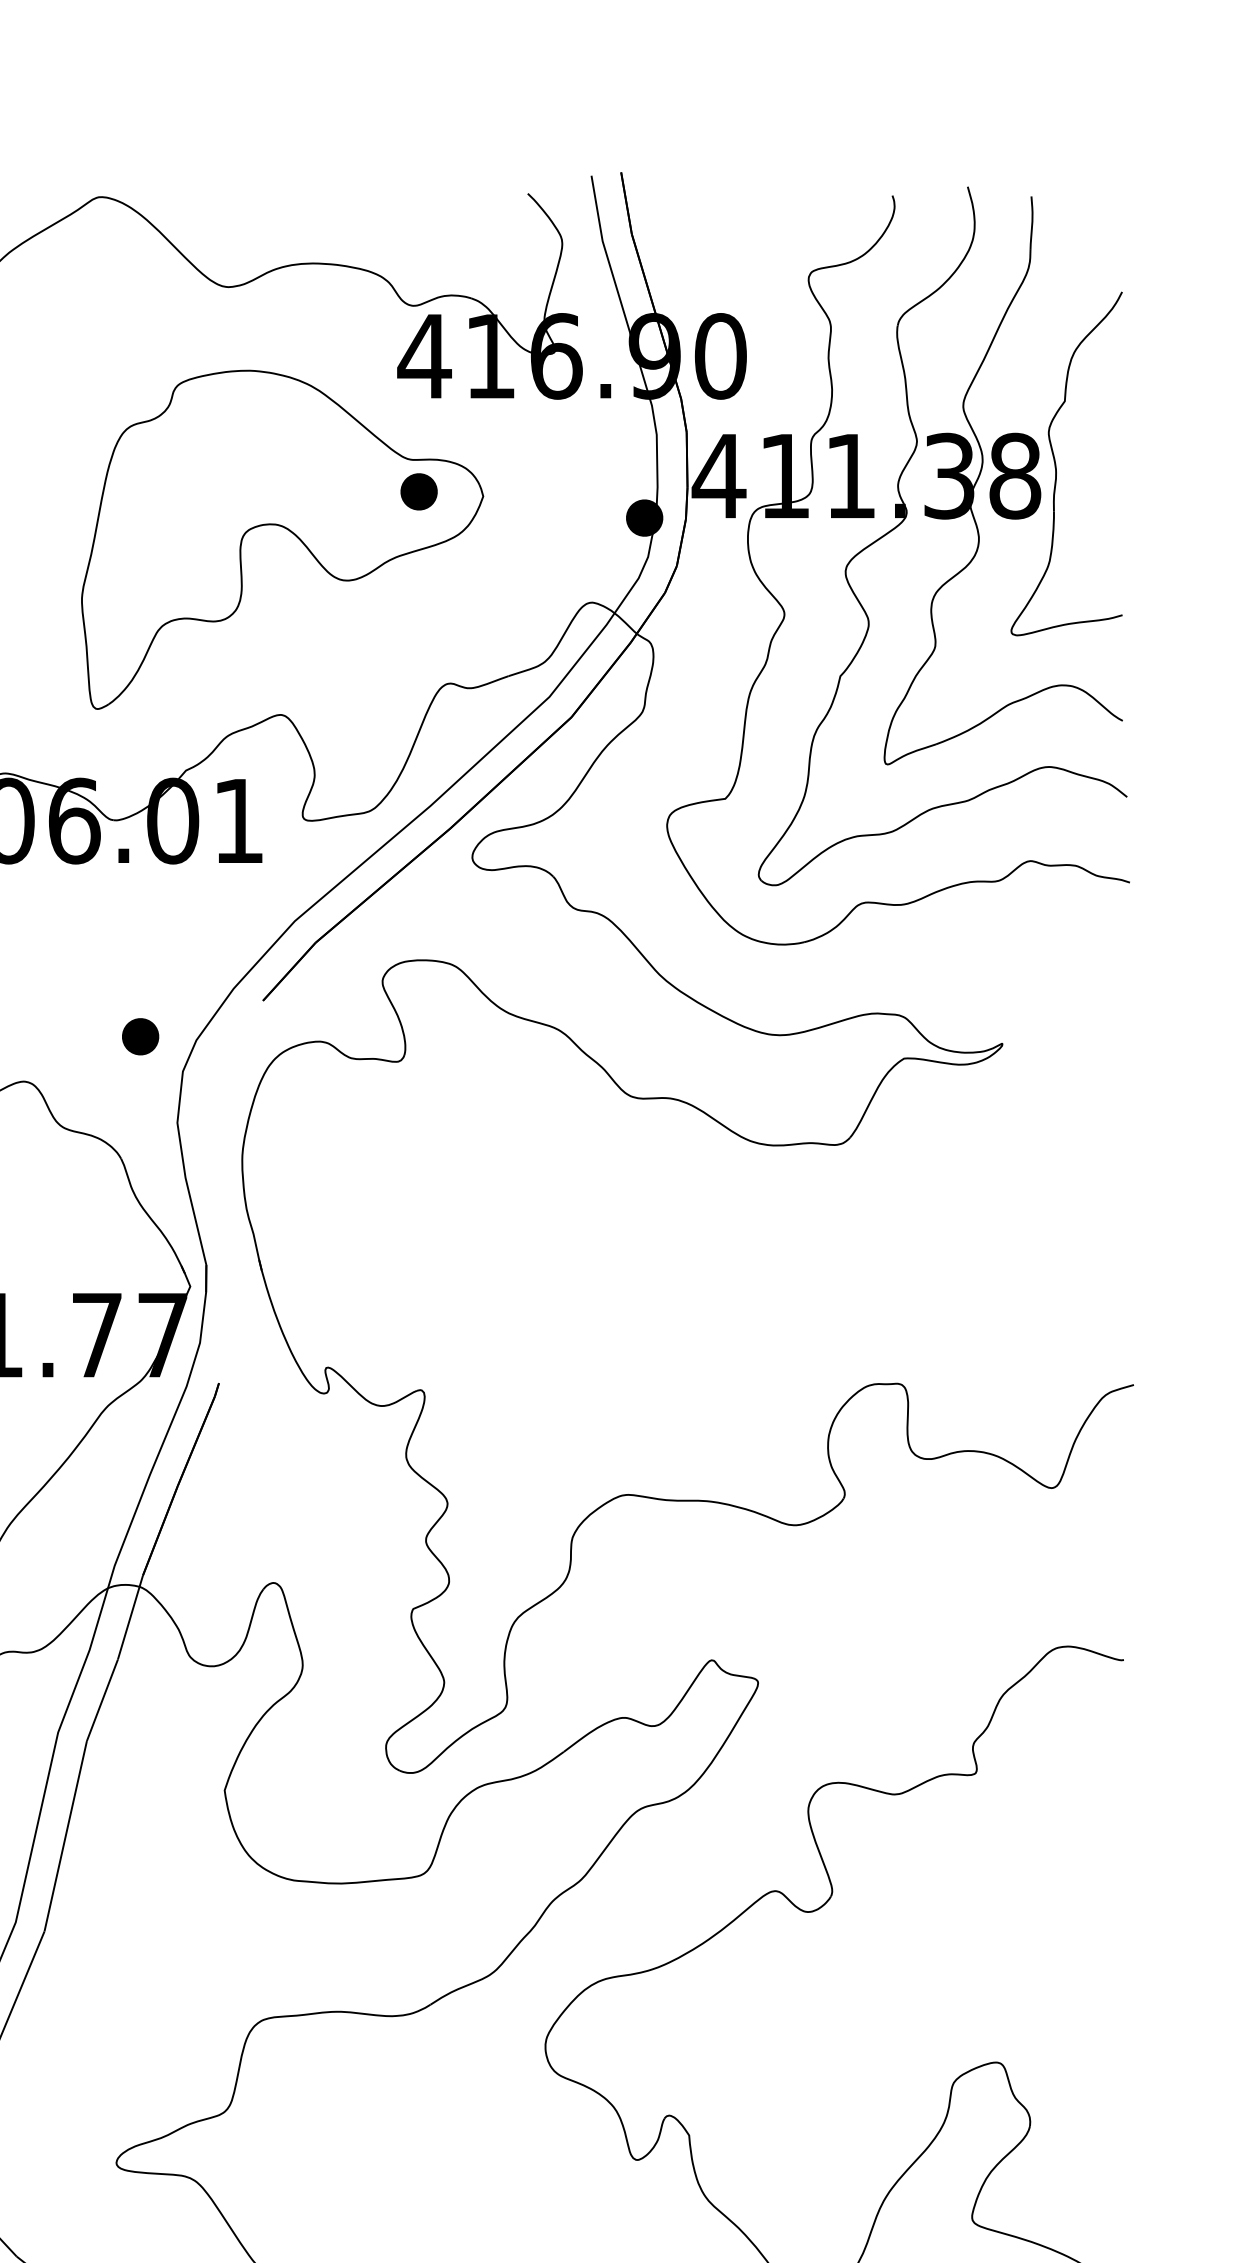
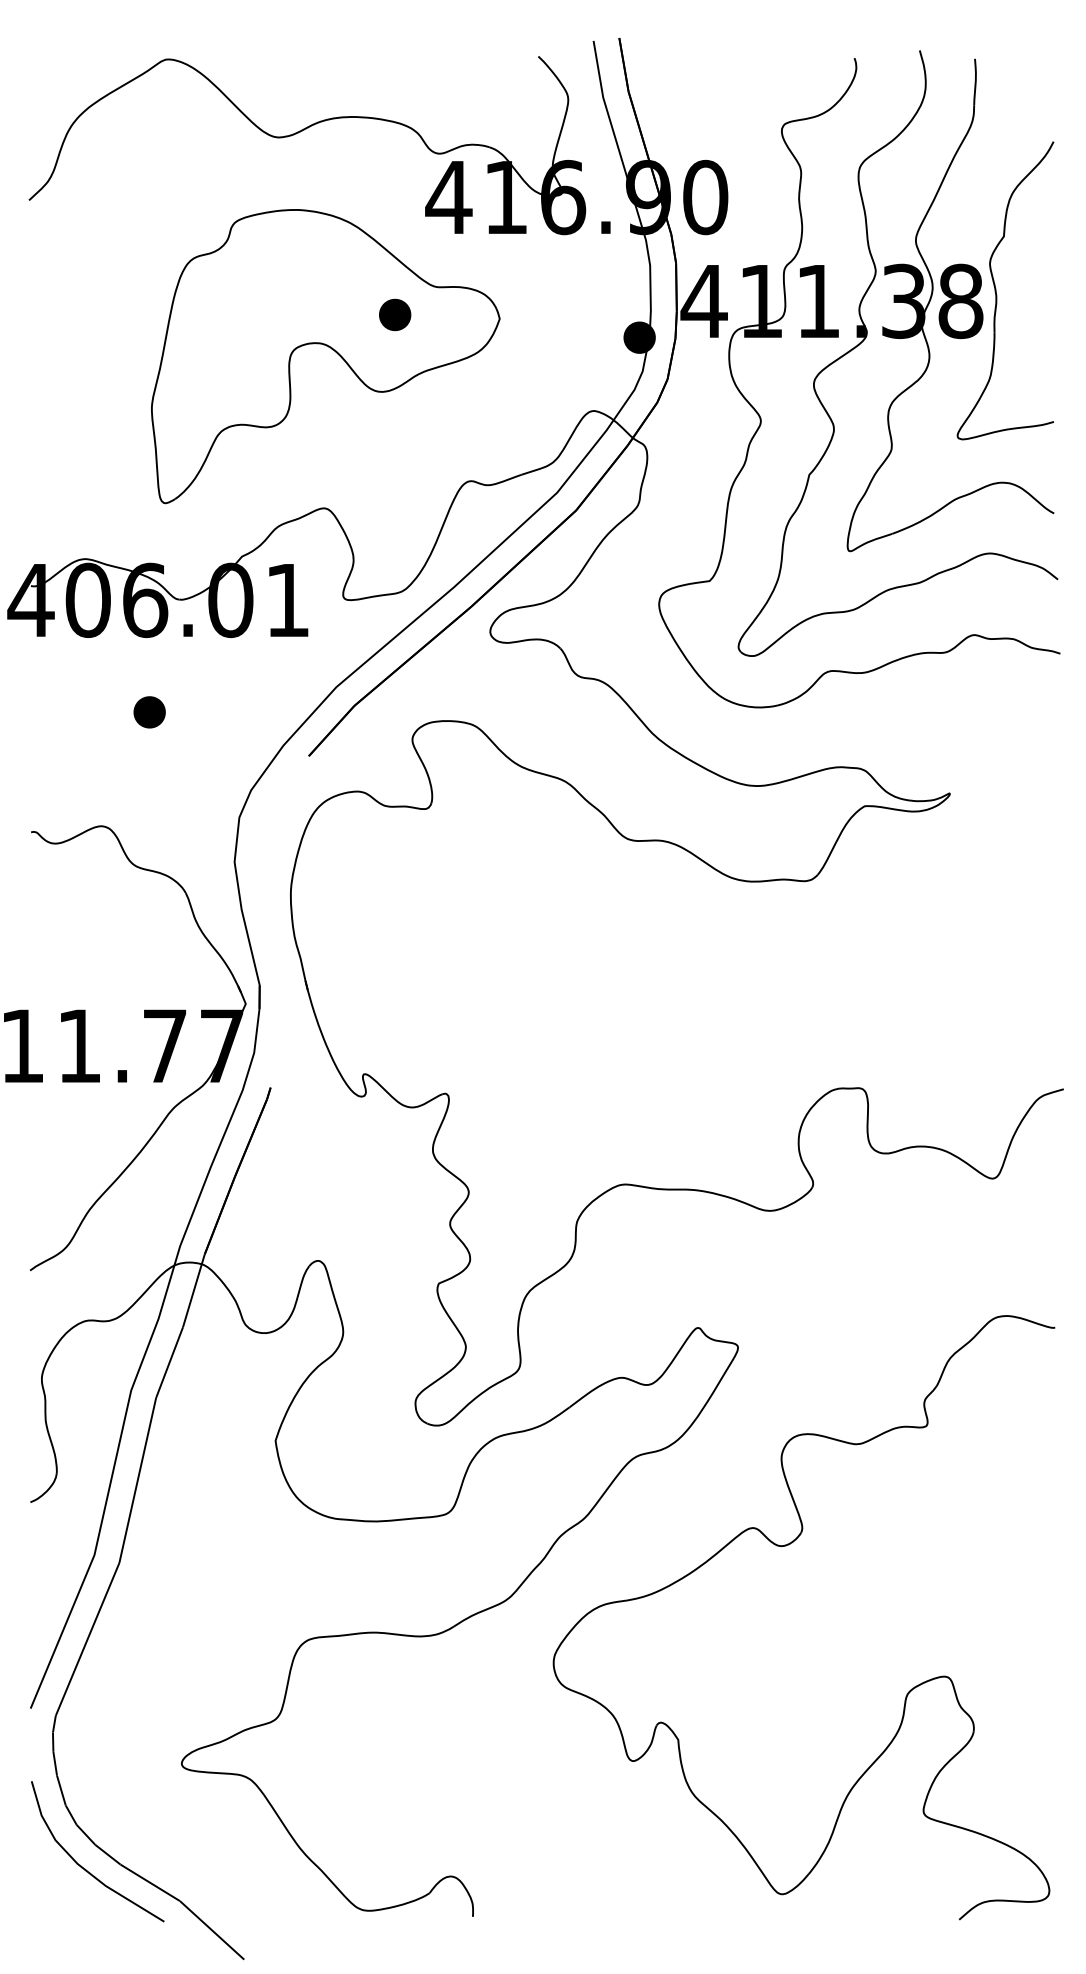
part: (419, 491) -> (395, 314), moved
part: (140, 1036) -> (149, 712), moved

